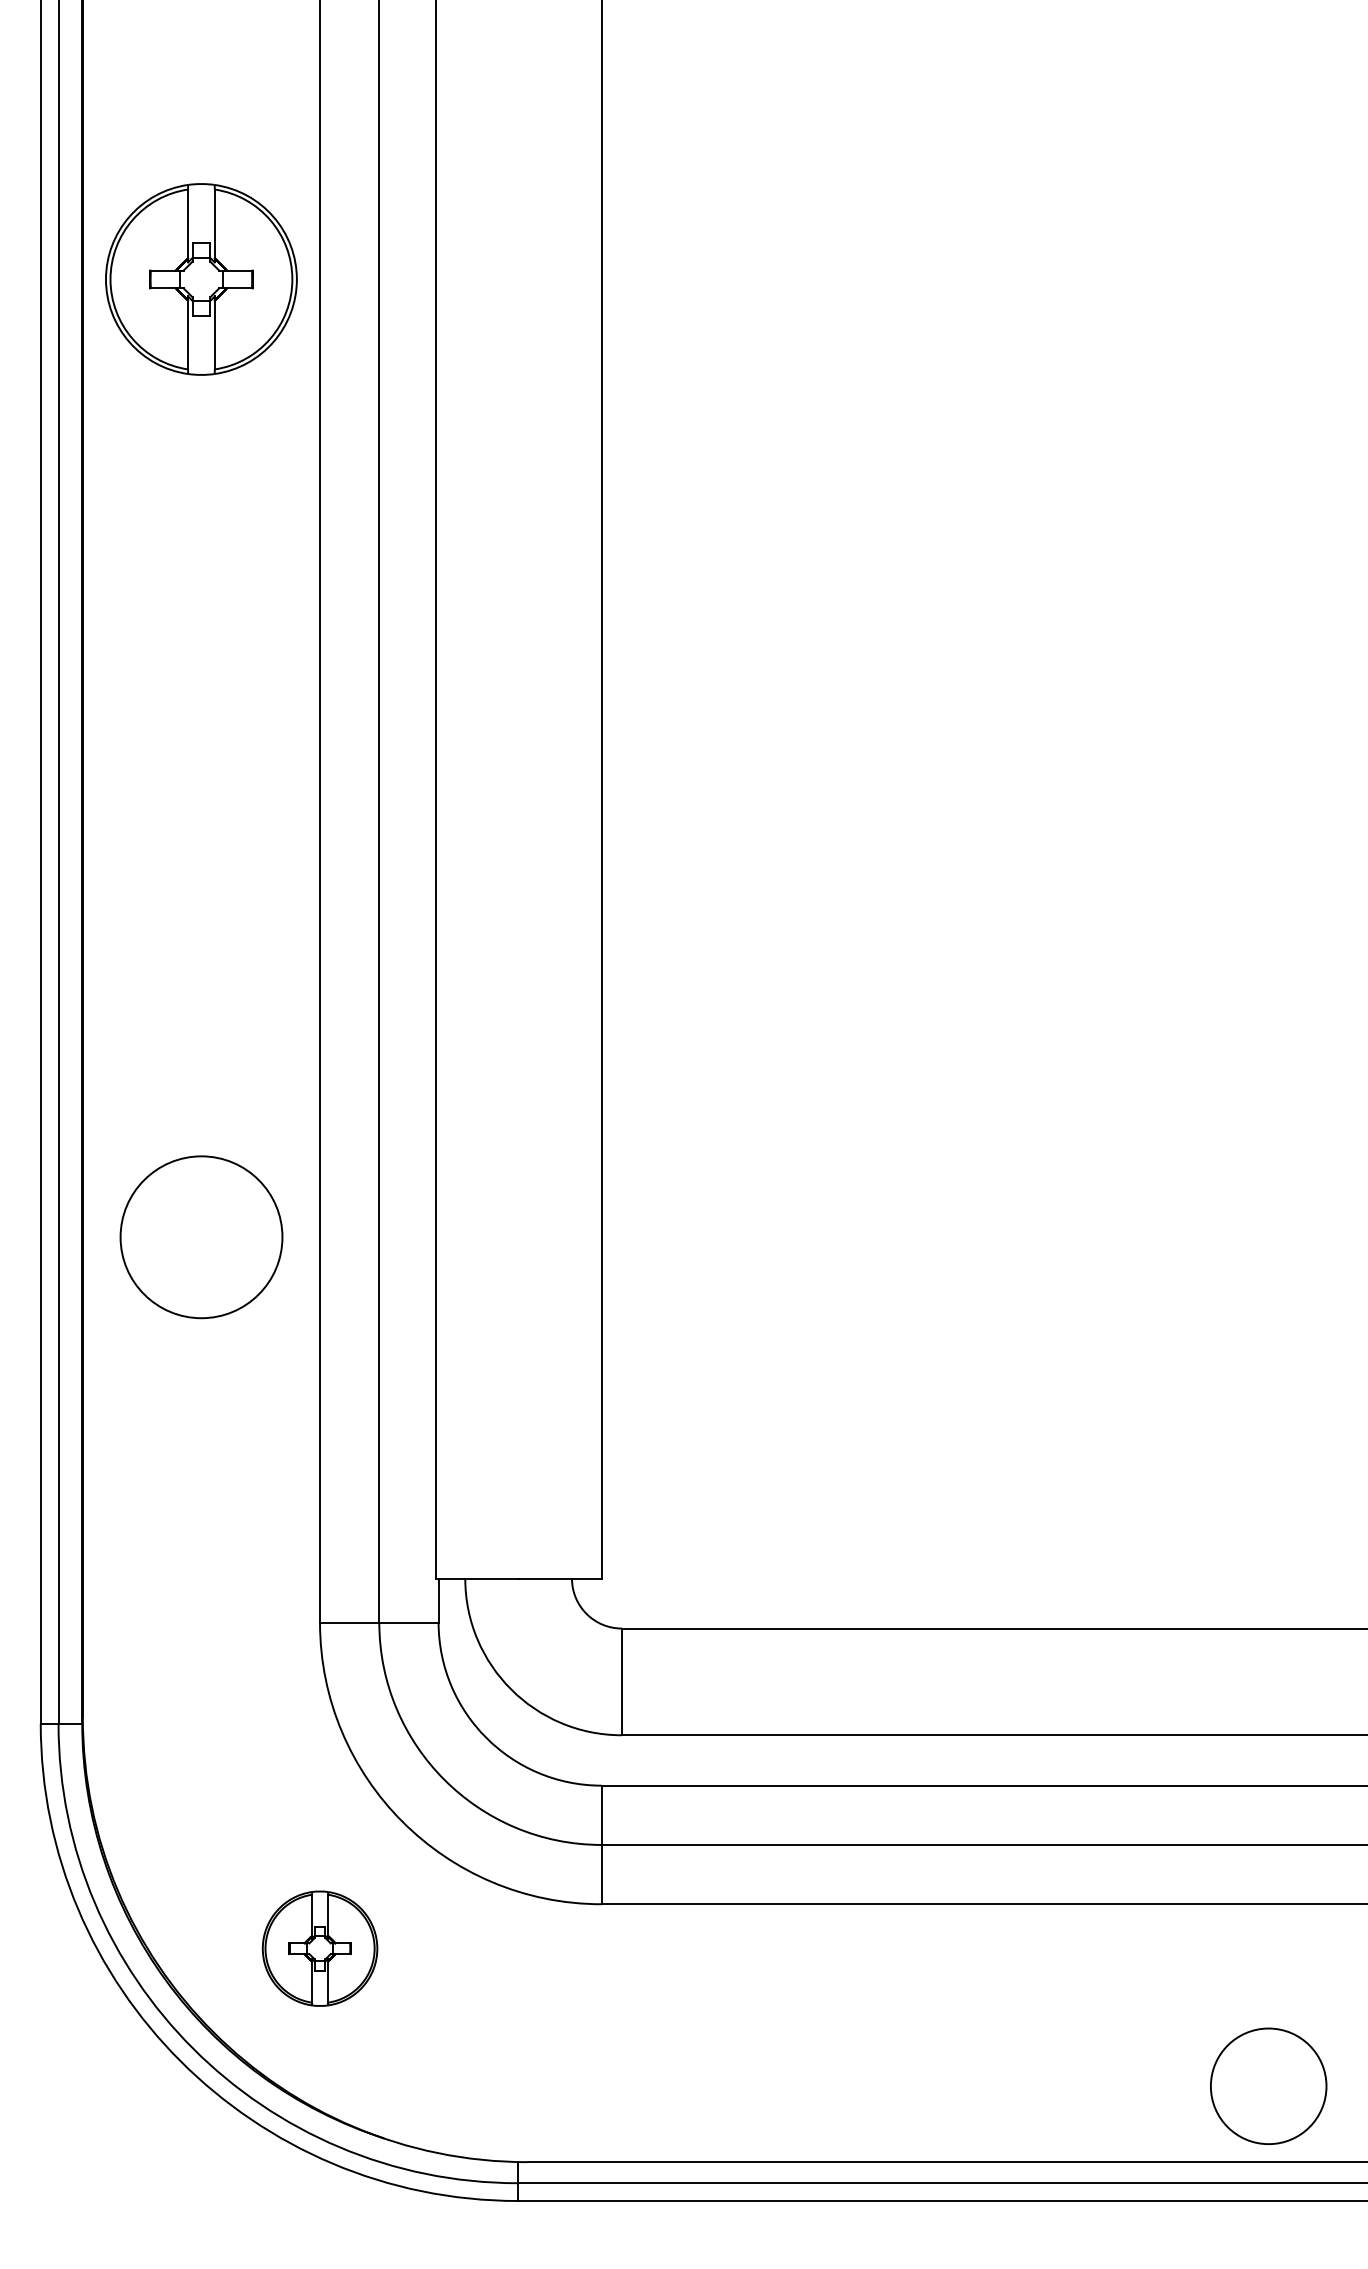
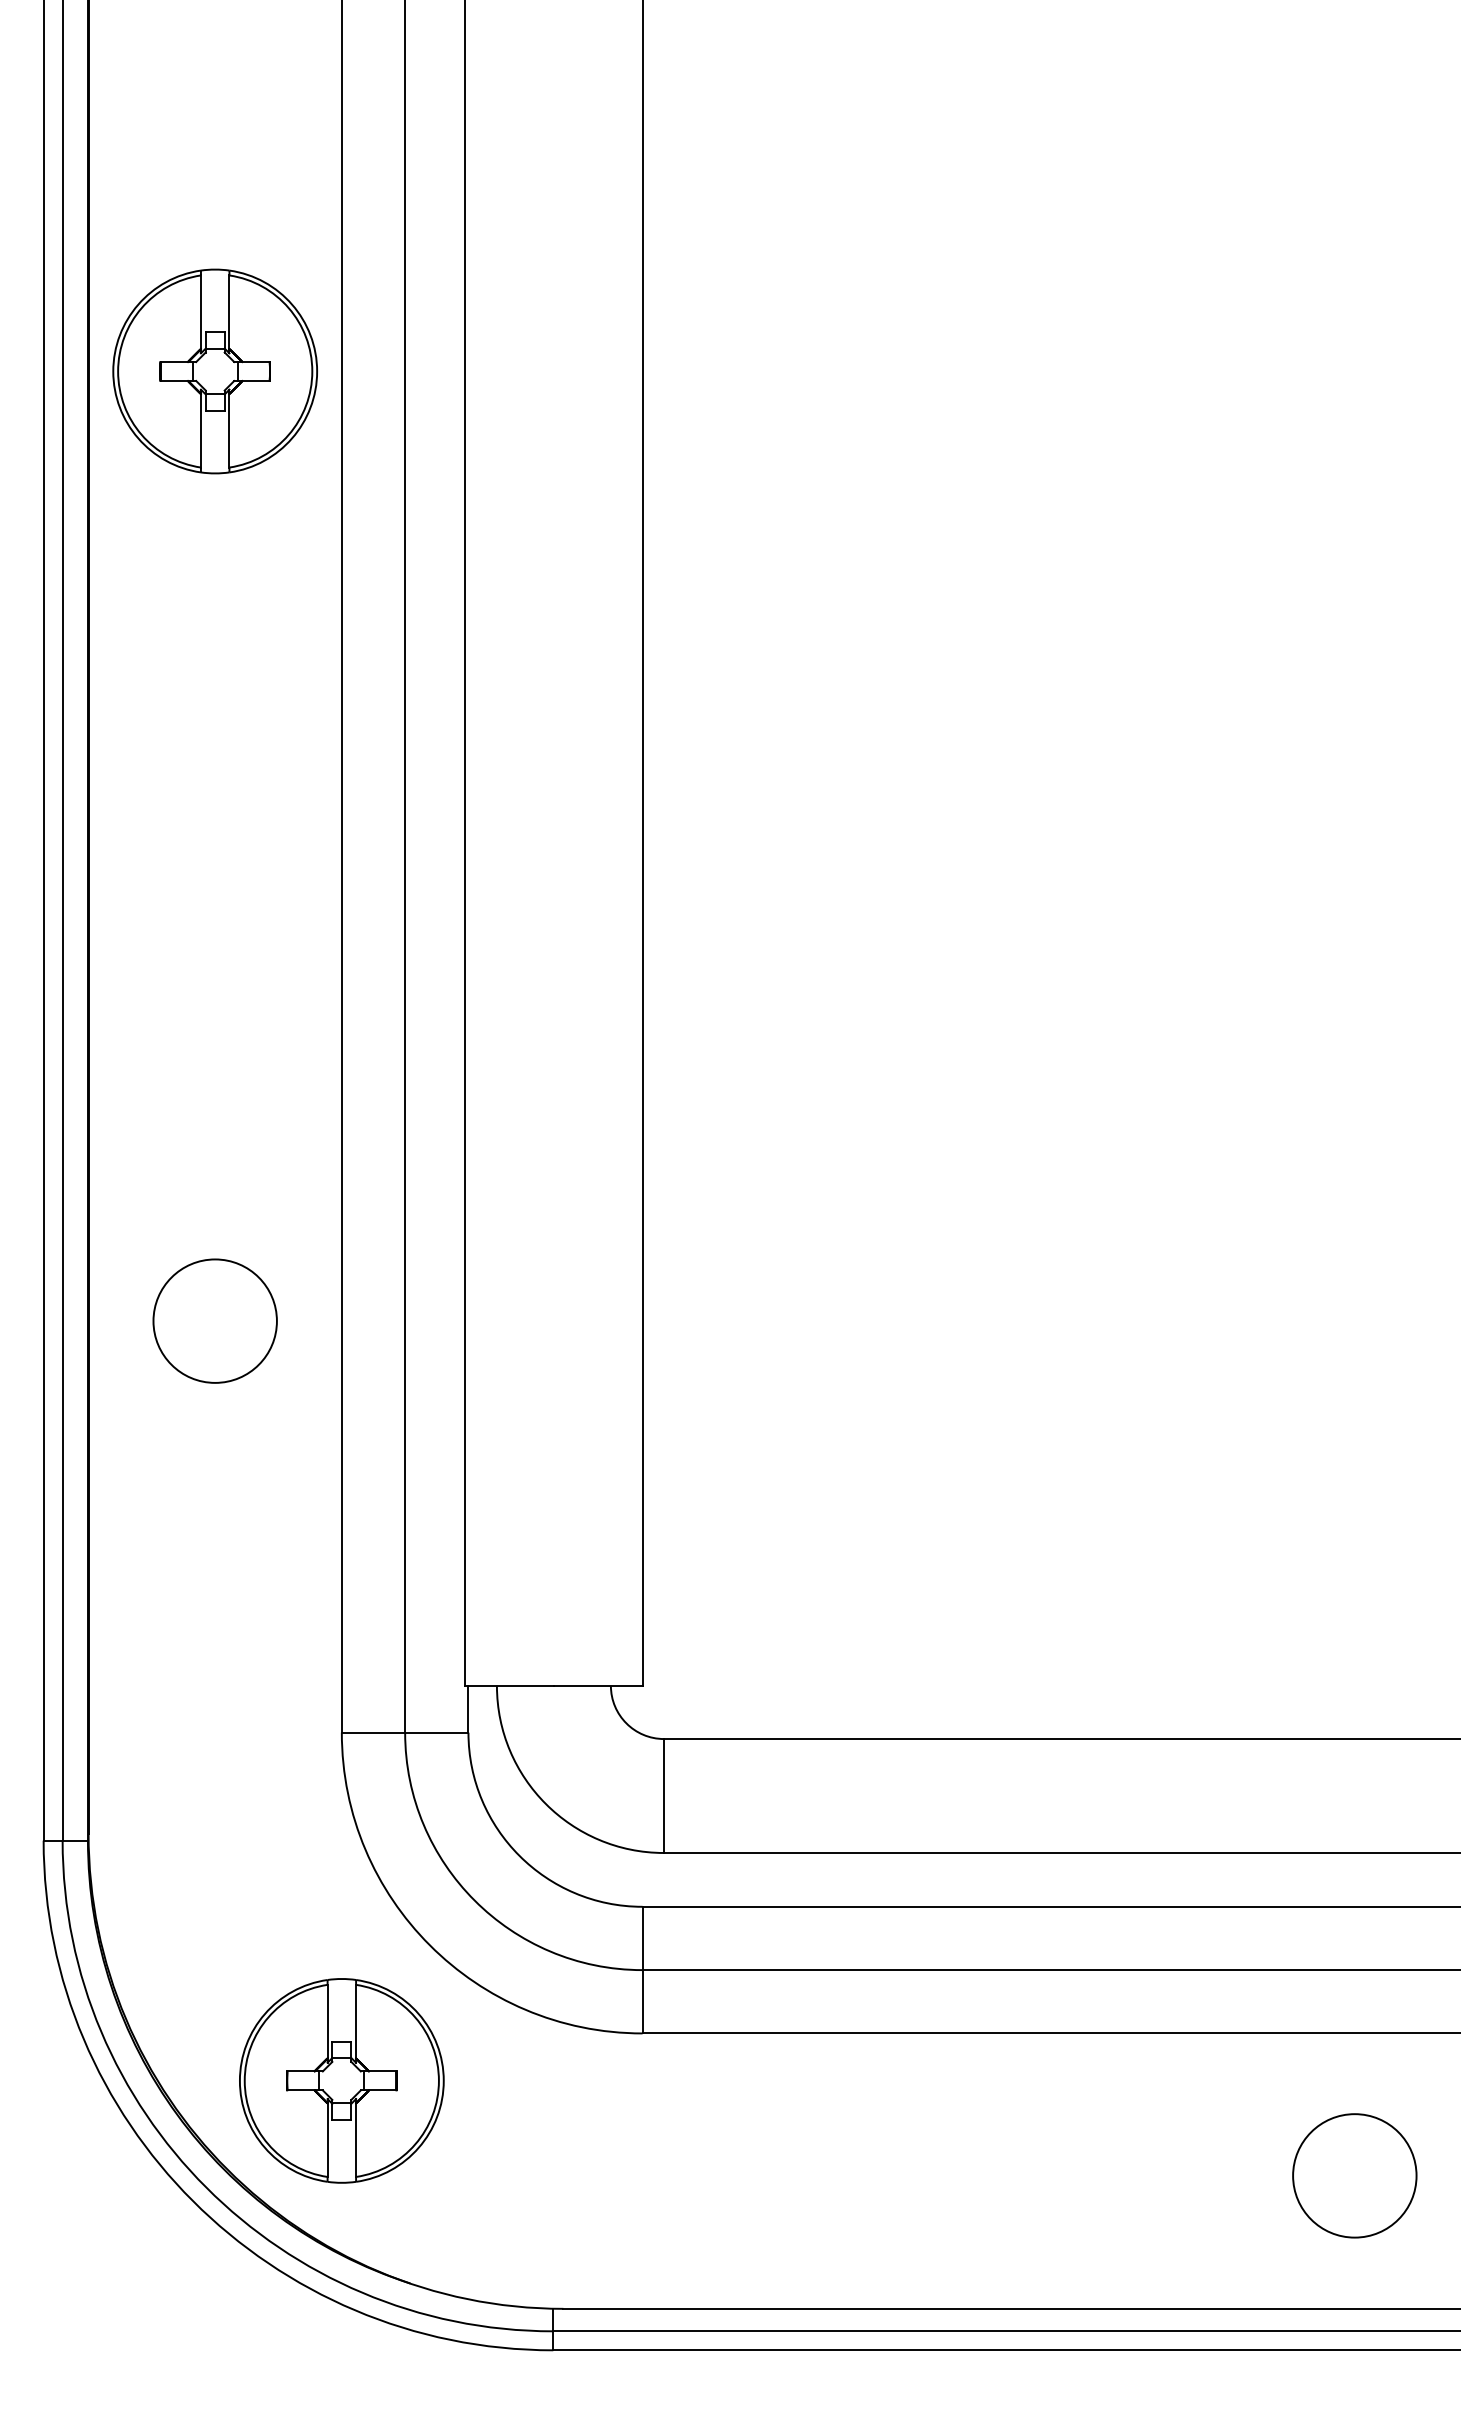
part: (200, 279) -> (214, 371), moved
circle: (200, 1236) -> (214, 1320), size x0.71
part: (319, 1948) -> (341, 2080), size x1.67
circle: (1268, 2085) -> (1354, 2175), moved

